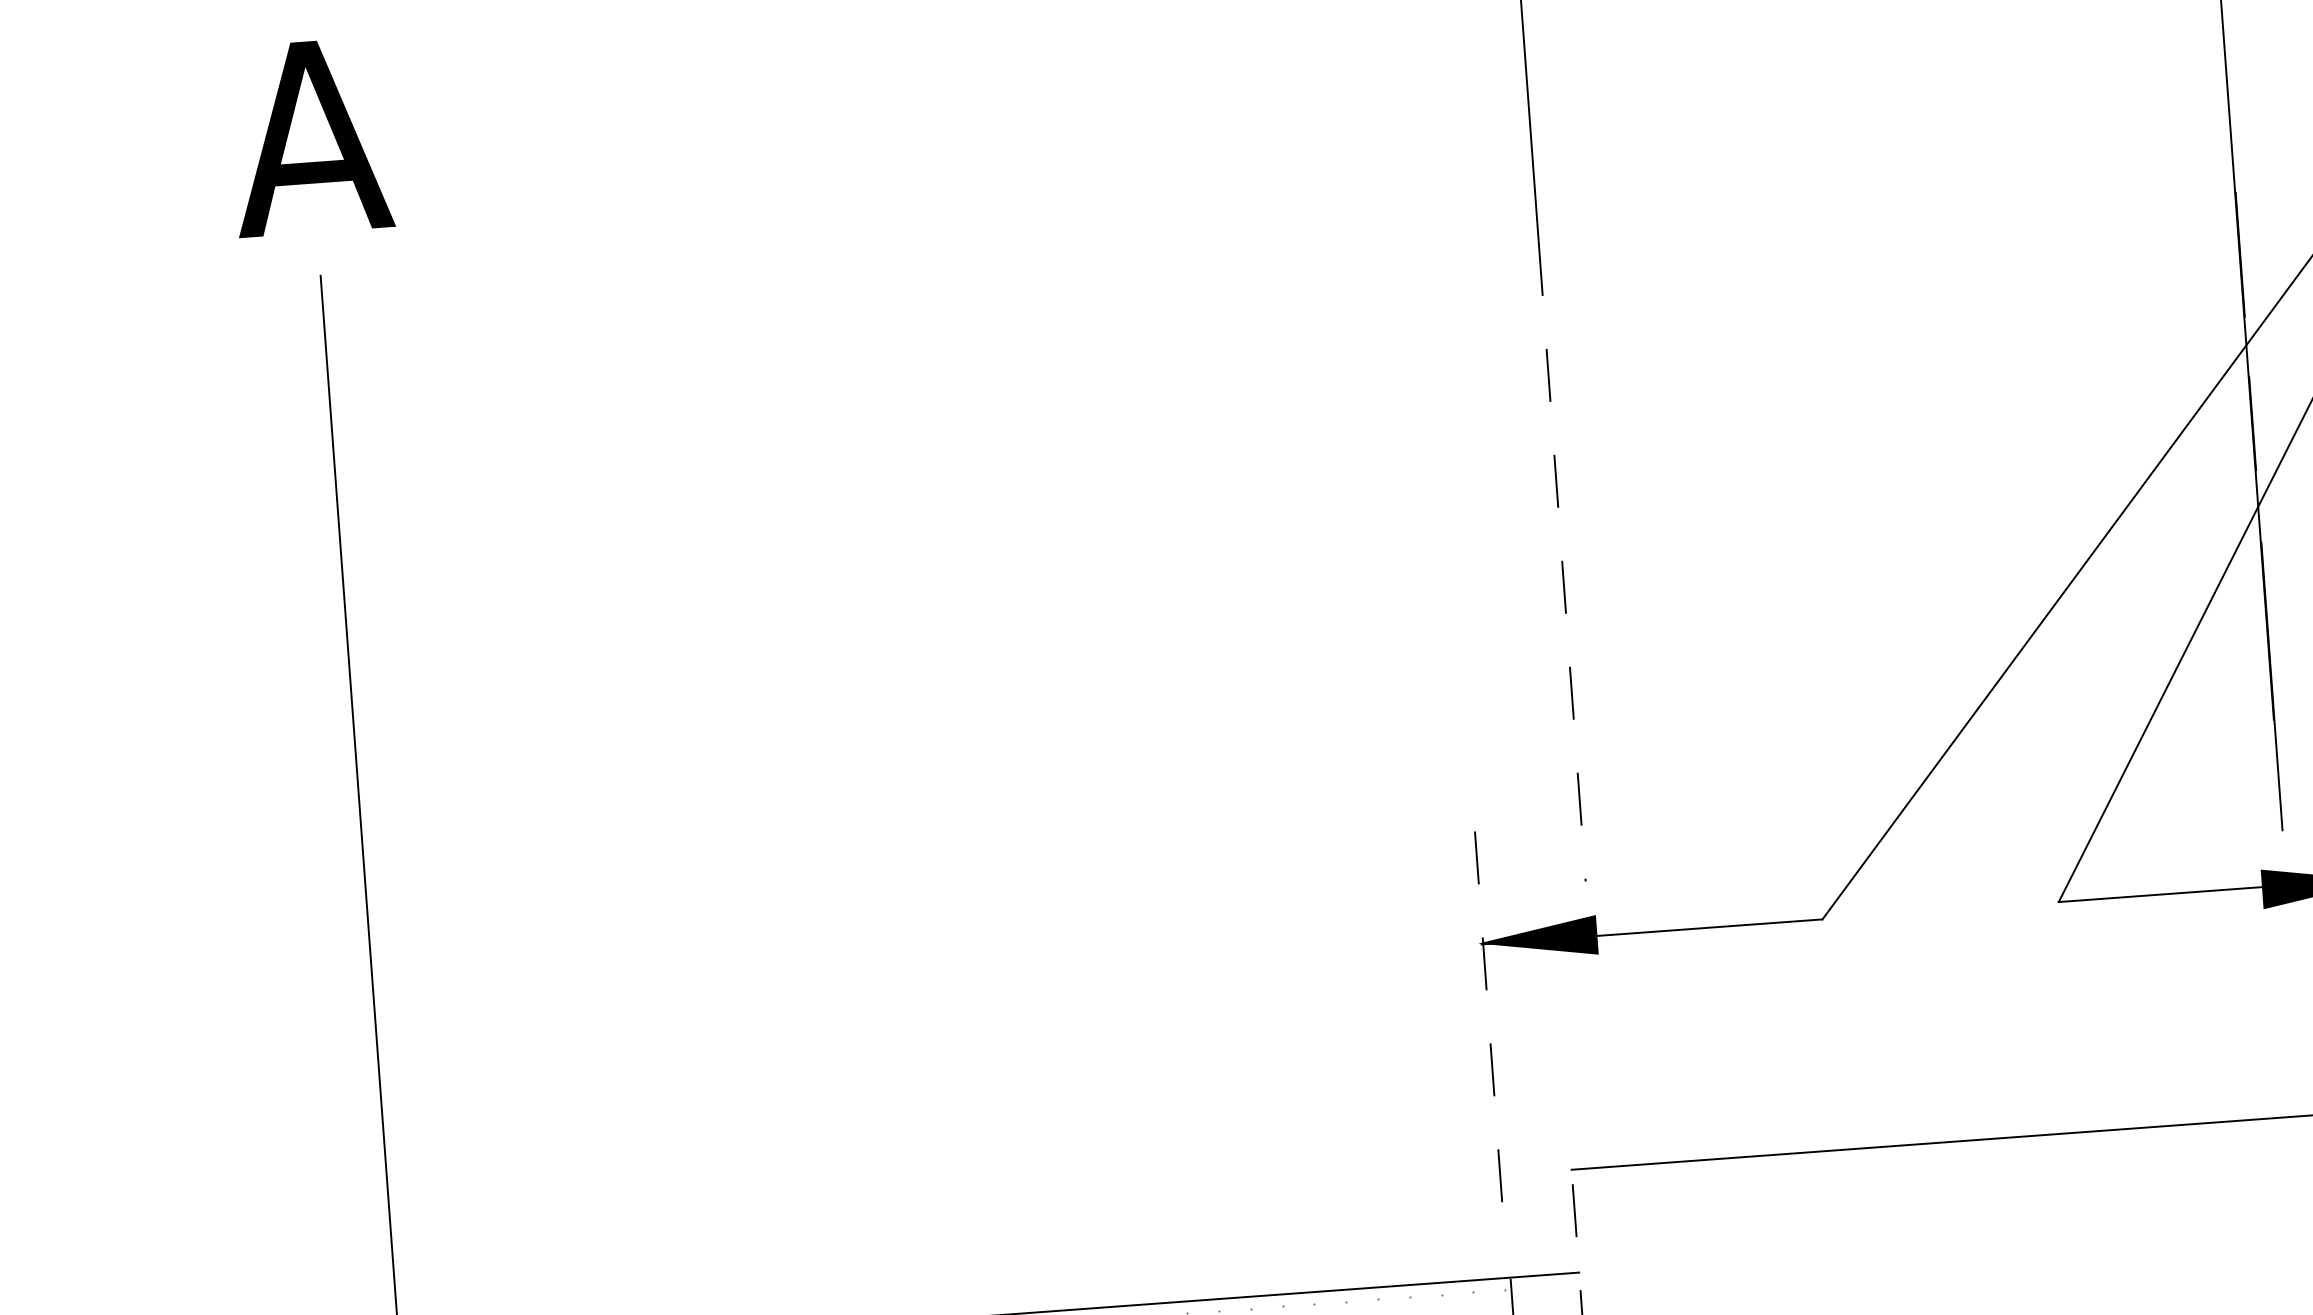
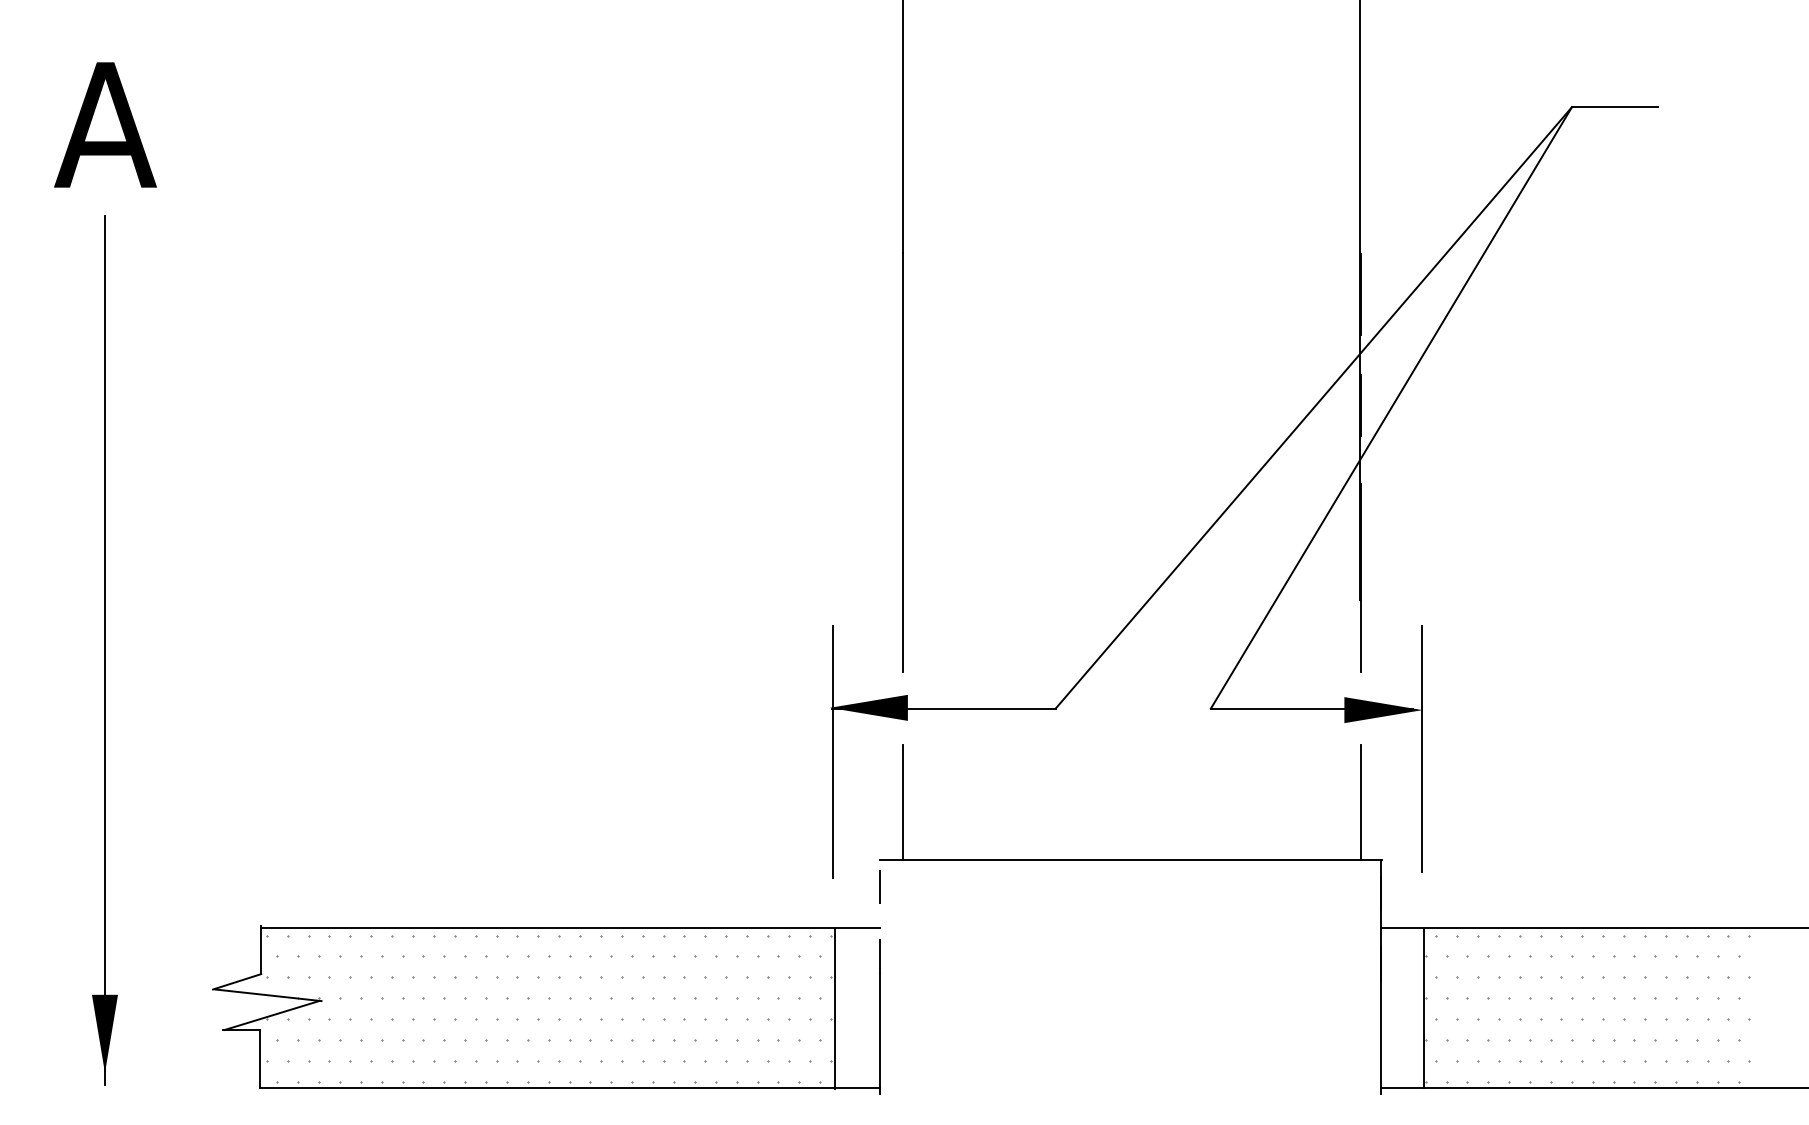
line: (1561, 561) -> (902, 462), dashed -> solid
line: (1487, 1011) -> (832, 752), dashed -> solid
line: (2297, 1028) -> (1360, 802), added
line: (1599, 1079) -> (902, 802), added

